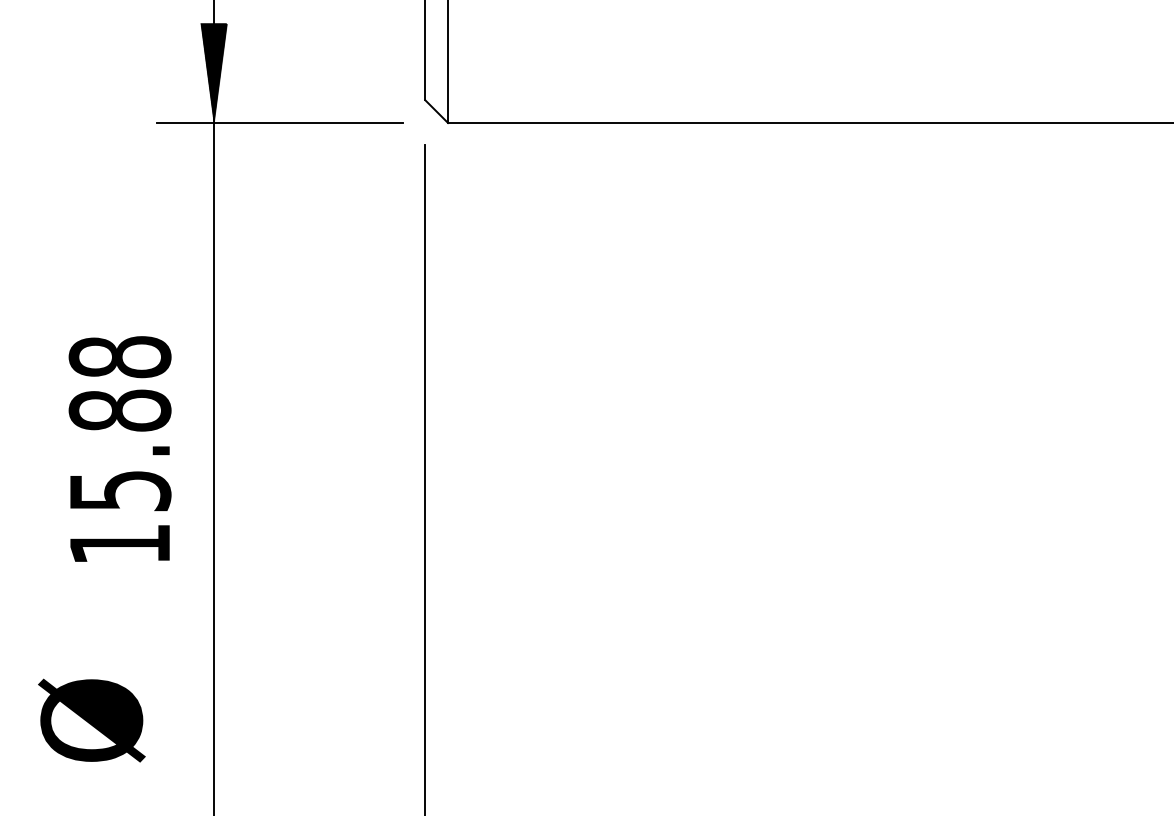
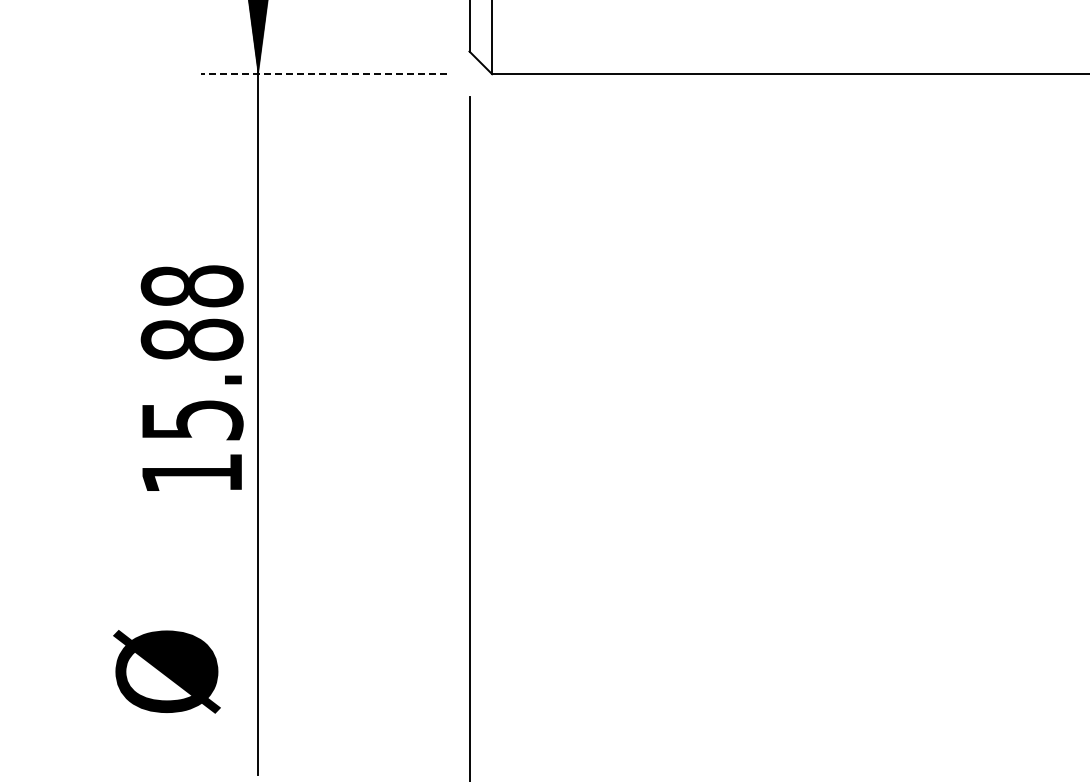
line: (280, 123) -> (324, 74), solid -> dashed
text: (119, 448) -> (191, 377), moved
text: (91, 720) -> (166, 671), moved

